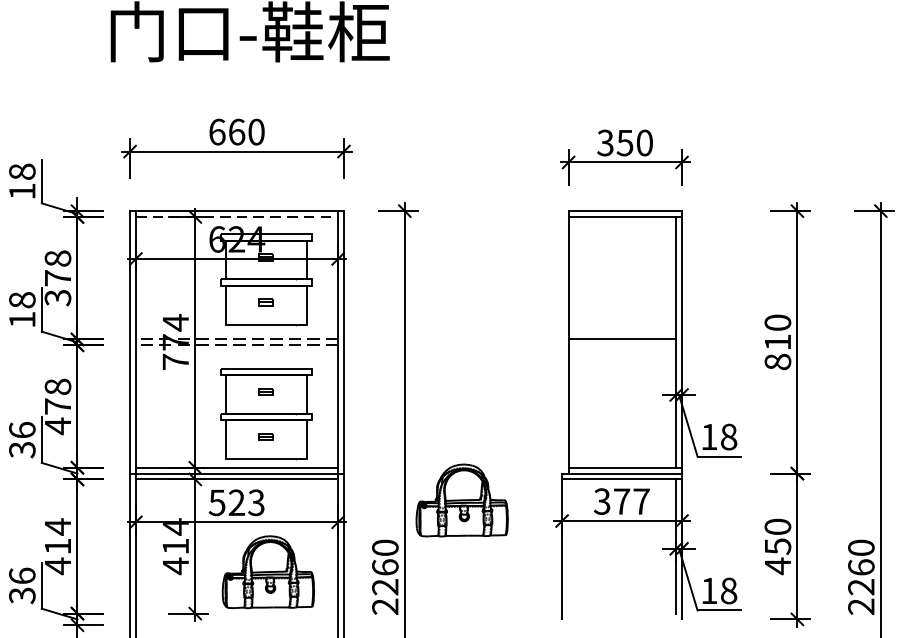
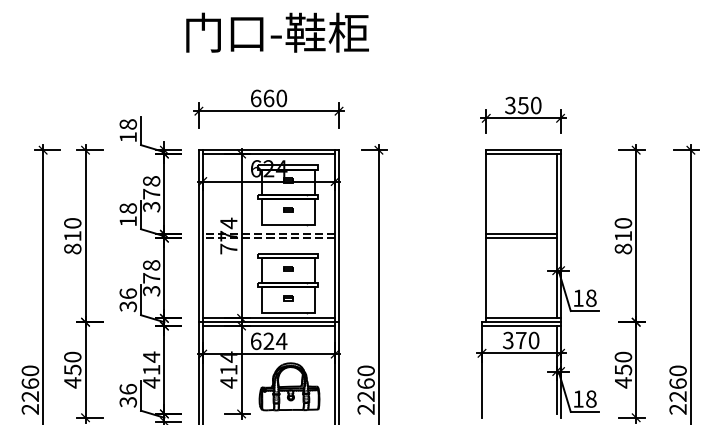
line: (237, 217) -> (269, 154), dashed -> solid
line: (622, 345) -> (521, 238), added
text: (57, 425) -> (151, 290), 478 -> 378
part: (462, 499) -> (416, 339), removed
text: (640, 501) -> (533, 340), 377 -> 370
text: (236, 503) -> (268, 341), 523 -> 624

